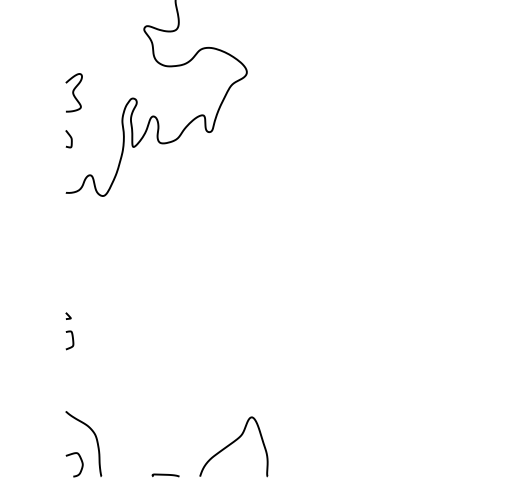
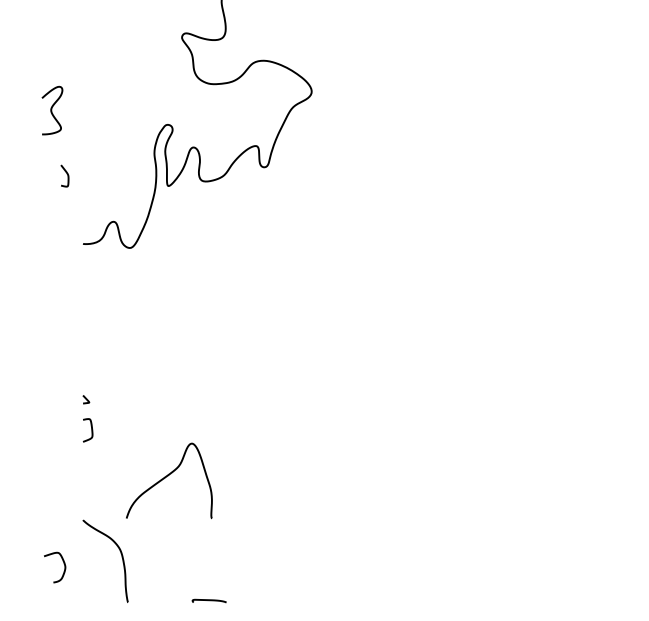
curve: (74, 92) -> (52, 110), moved
curve: (70, 137) -> (66, 174), moved
curve: (233, 443) -> (168, 476), moved
curve: (81, 461) -> (63, 563), moved

